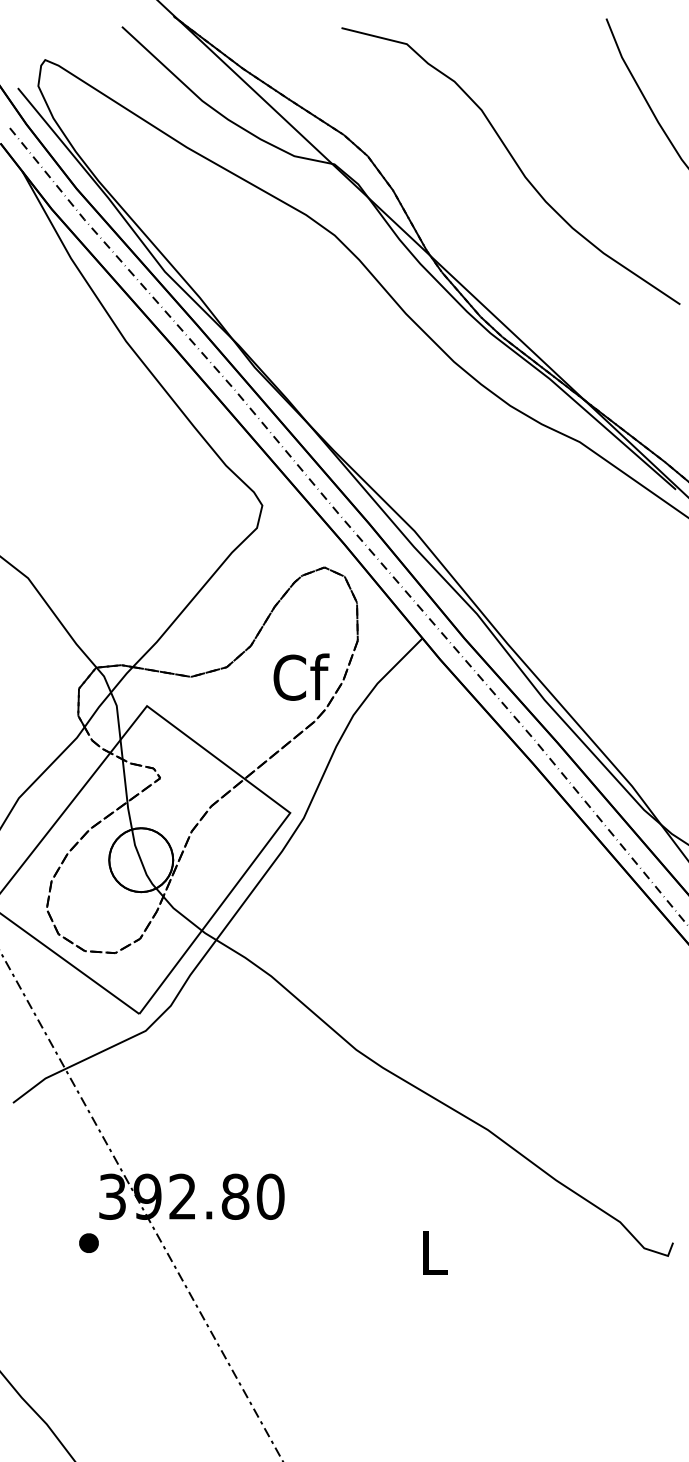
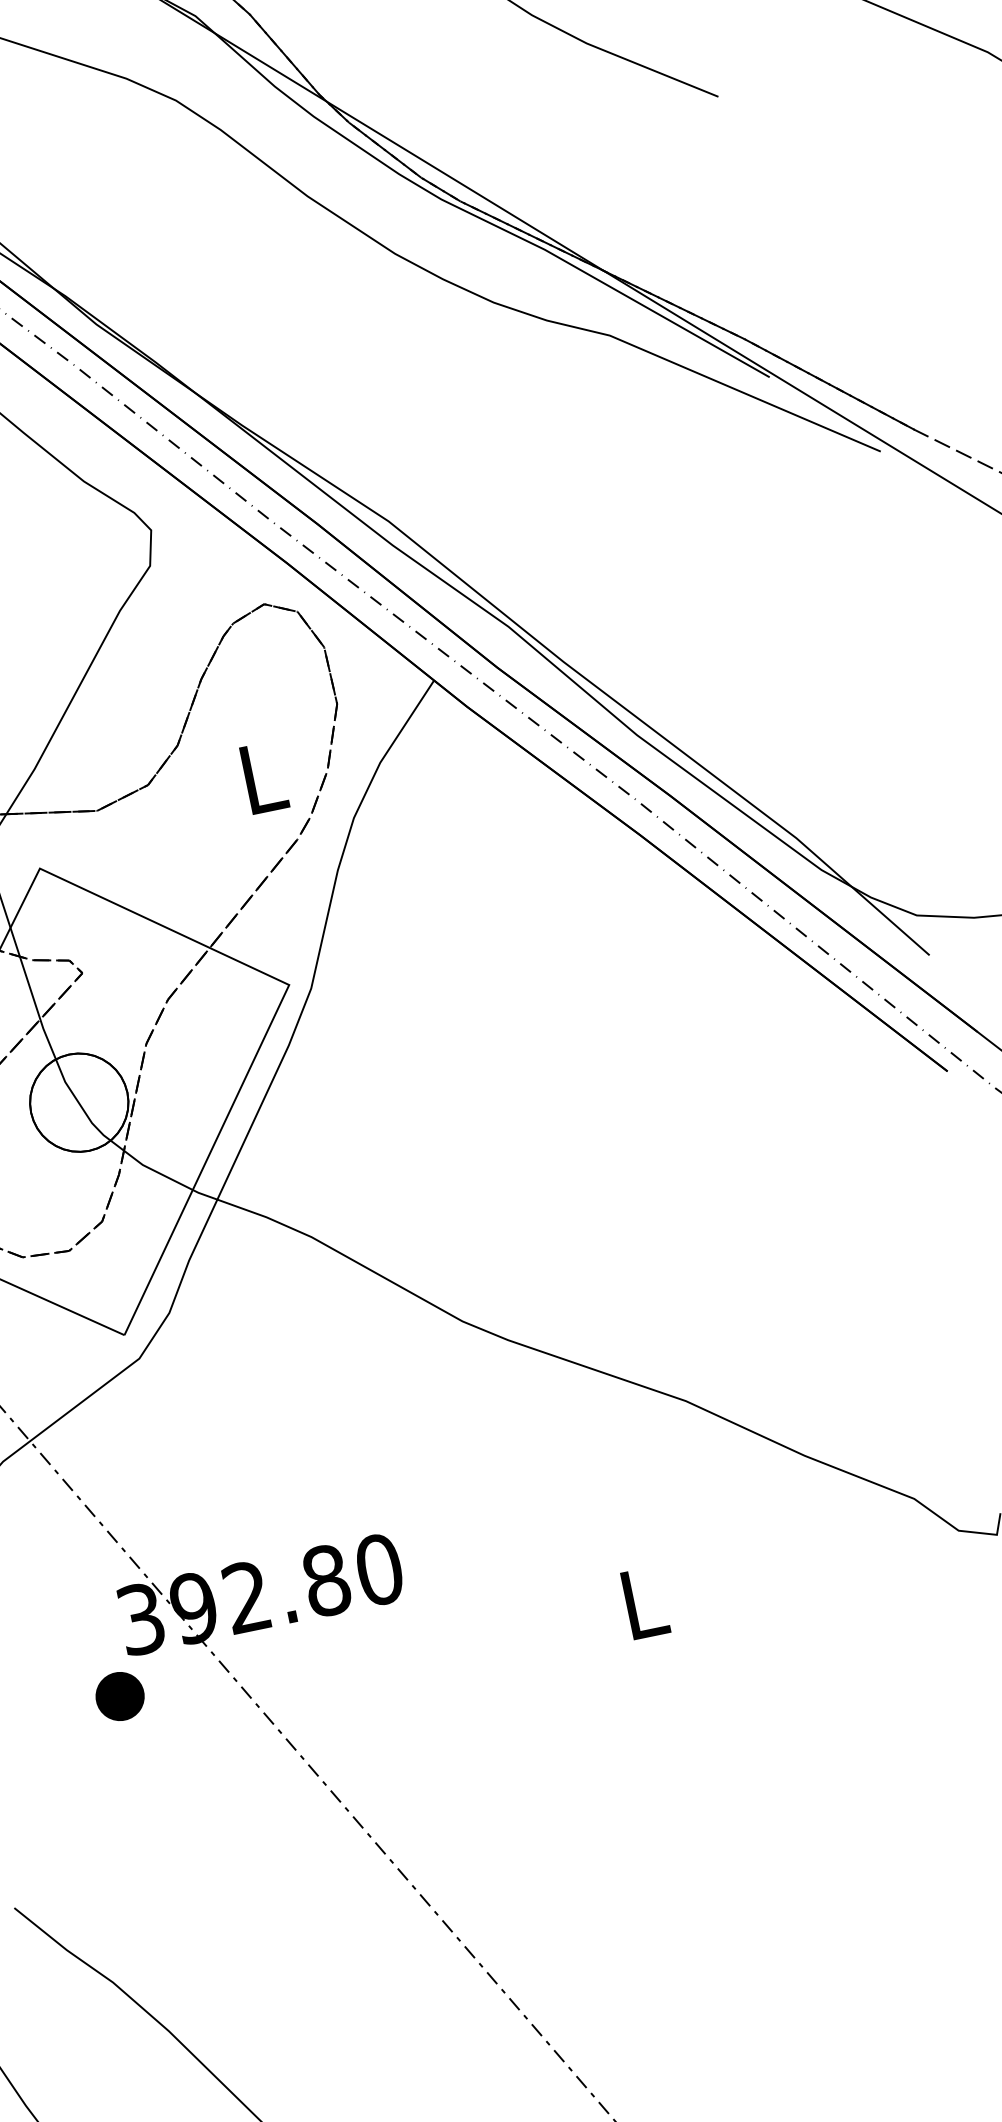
text: (301, 676) -> (263, 775), Cf -> L
part: (88, 1242) -> (119, 1695), size x1.6

